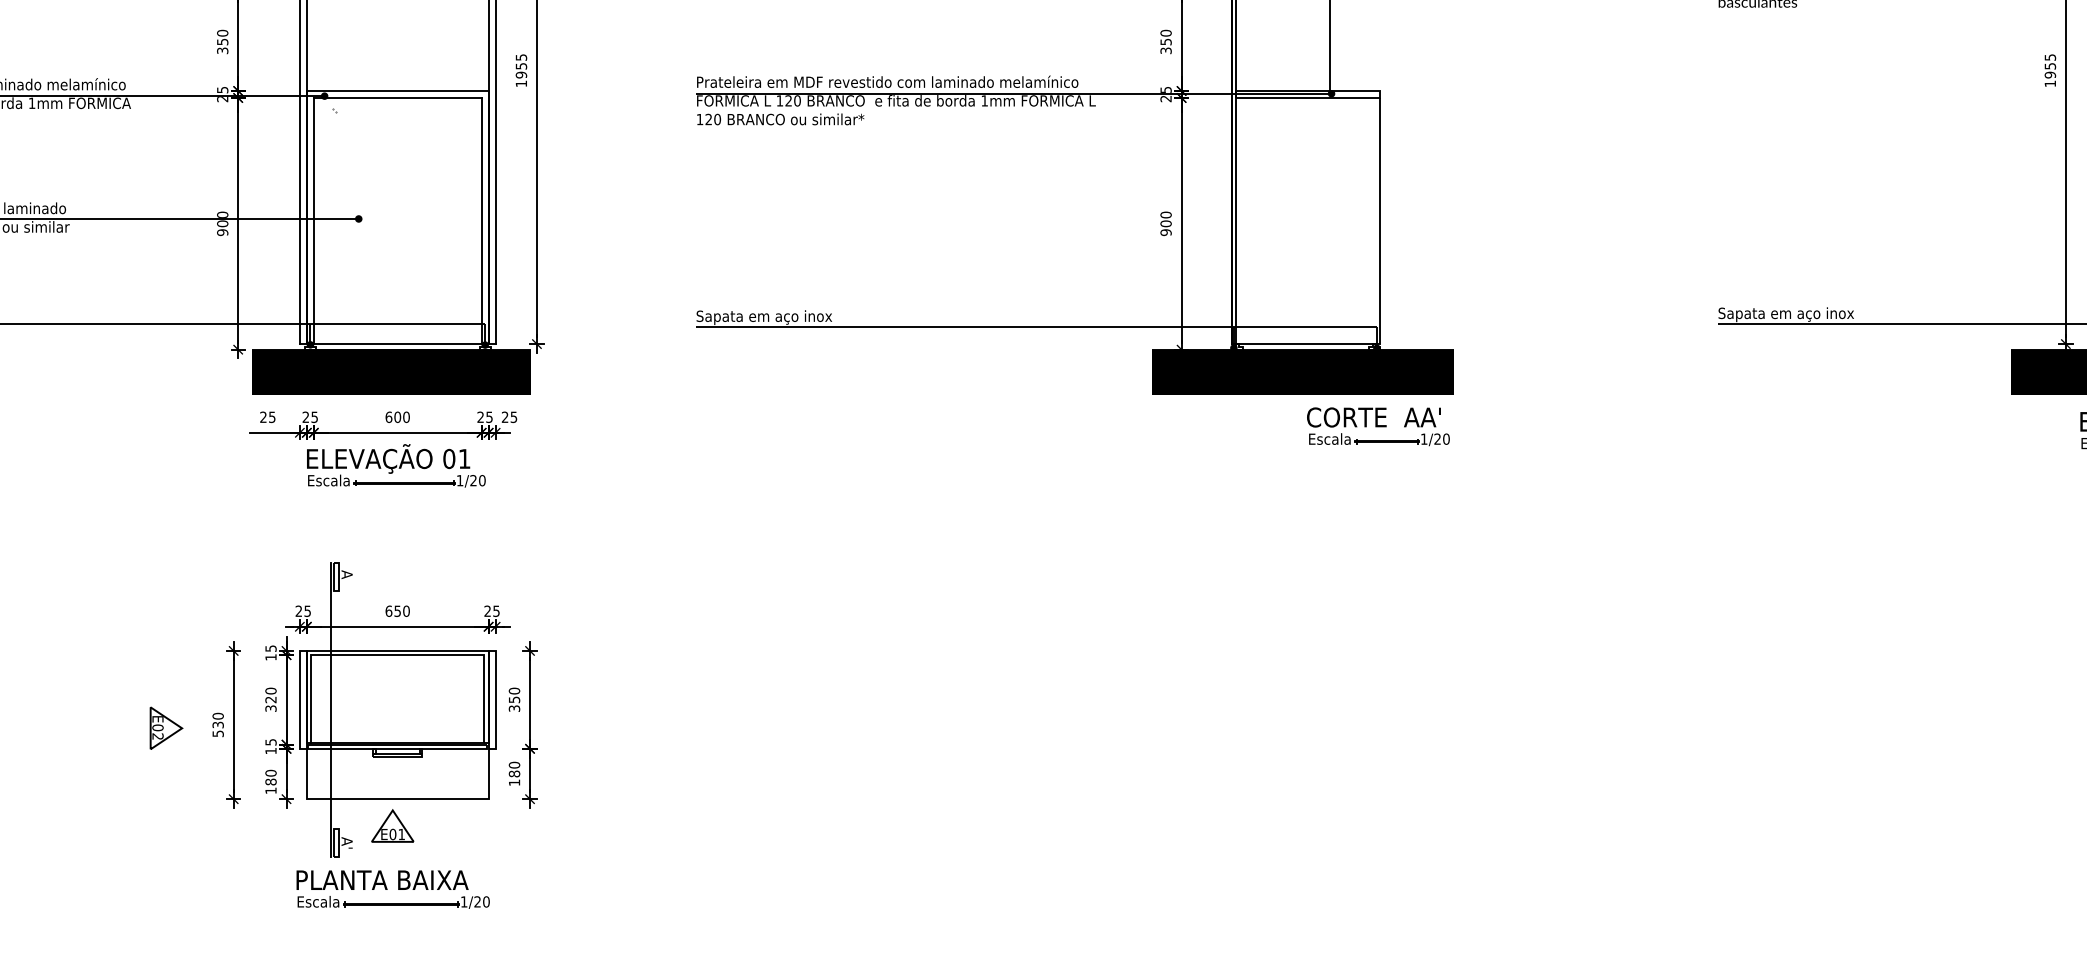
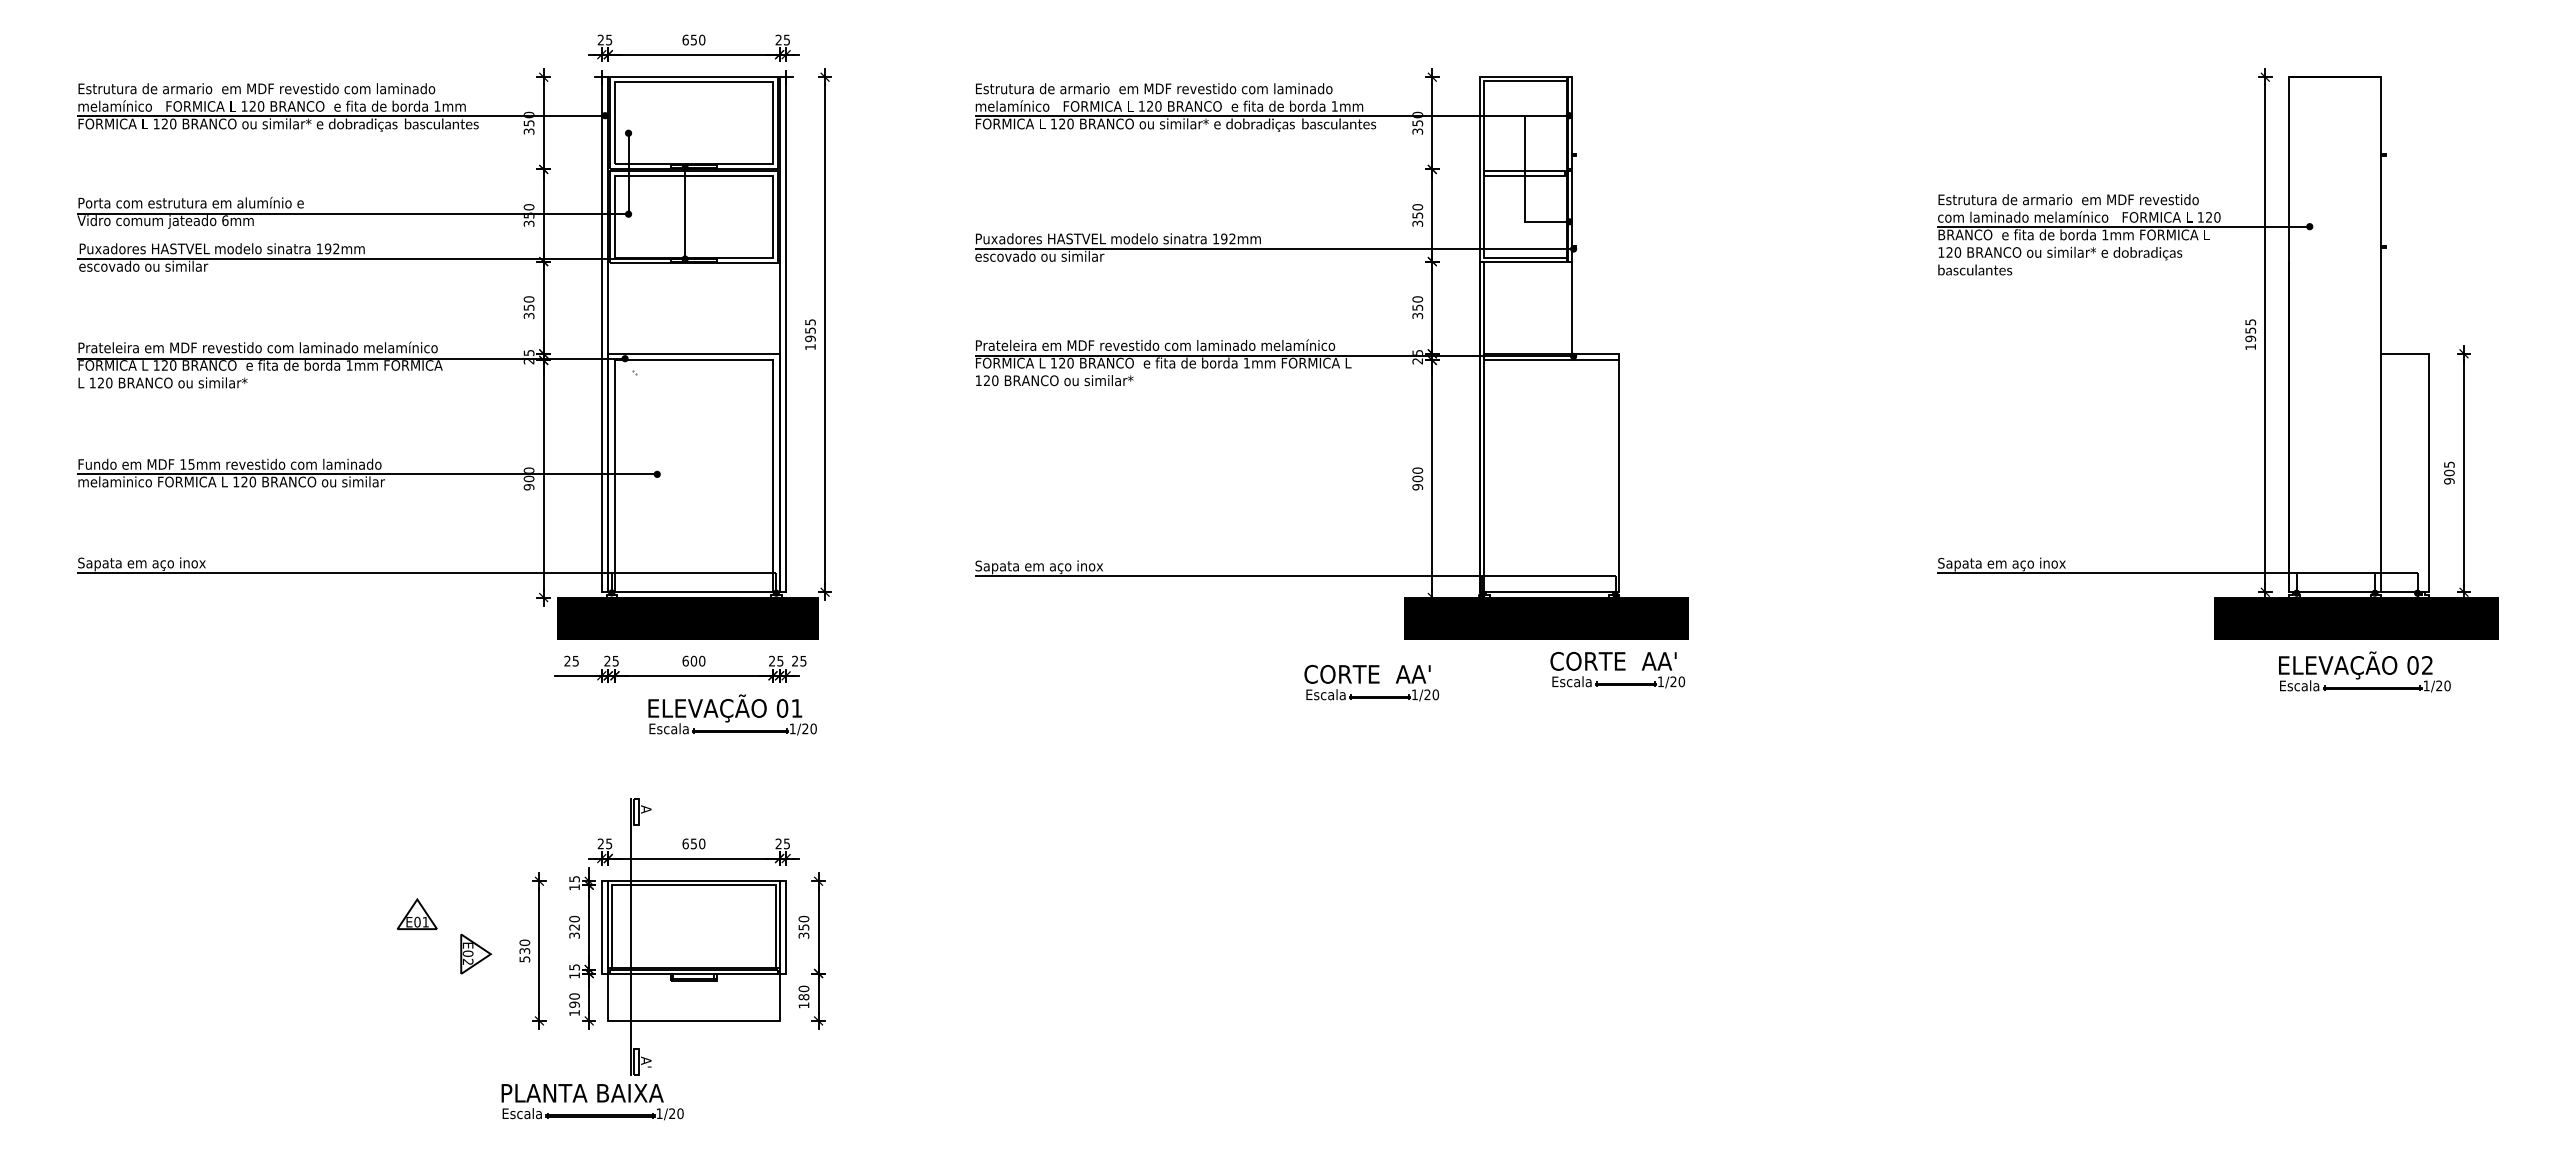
part: (1117, 439) -> (1371, 682), added
part: (396, 465) -> (732, 714), moved
text: (270, 781) -> (574, 1004), 180 -> 190
part: (392, 825) -> (417, 913), moved
part: (392, 890) -> (592, 1102), moved

